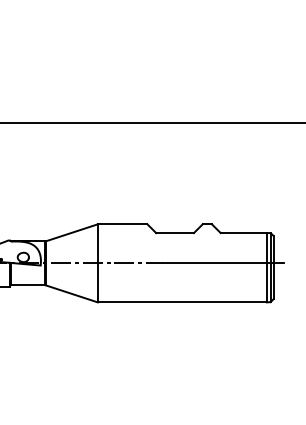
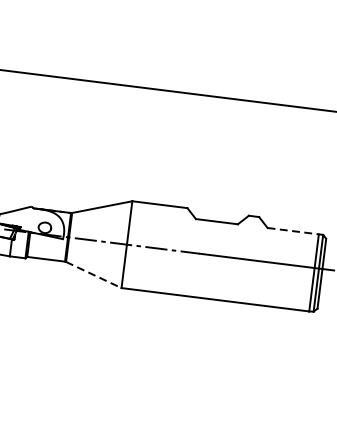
line: (244, 233) -> (294, 231), solid -> dashed
line: (72, 294) -> (94, 275), solid -> dashed

